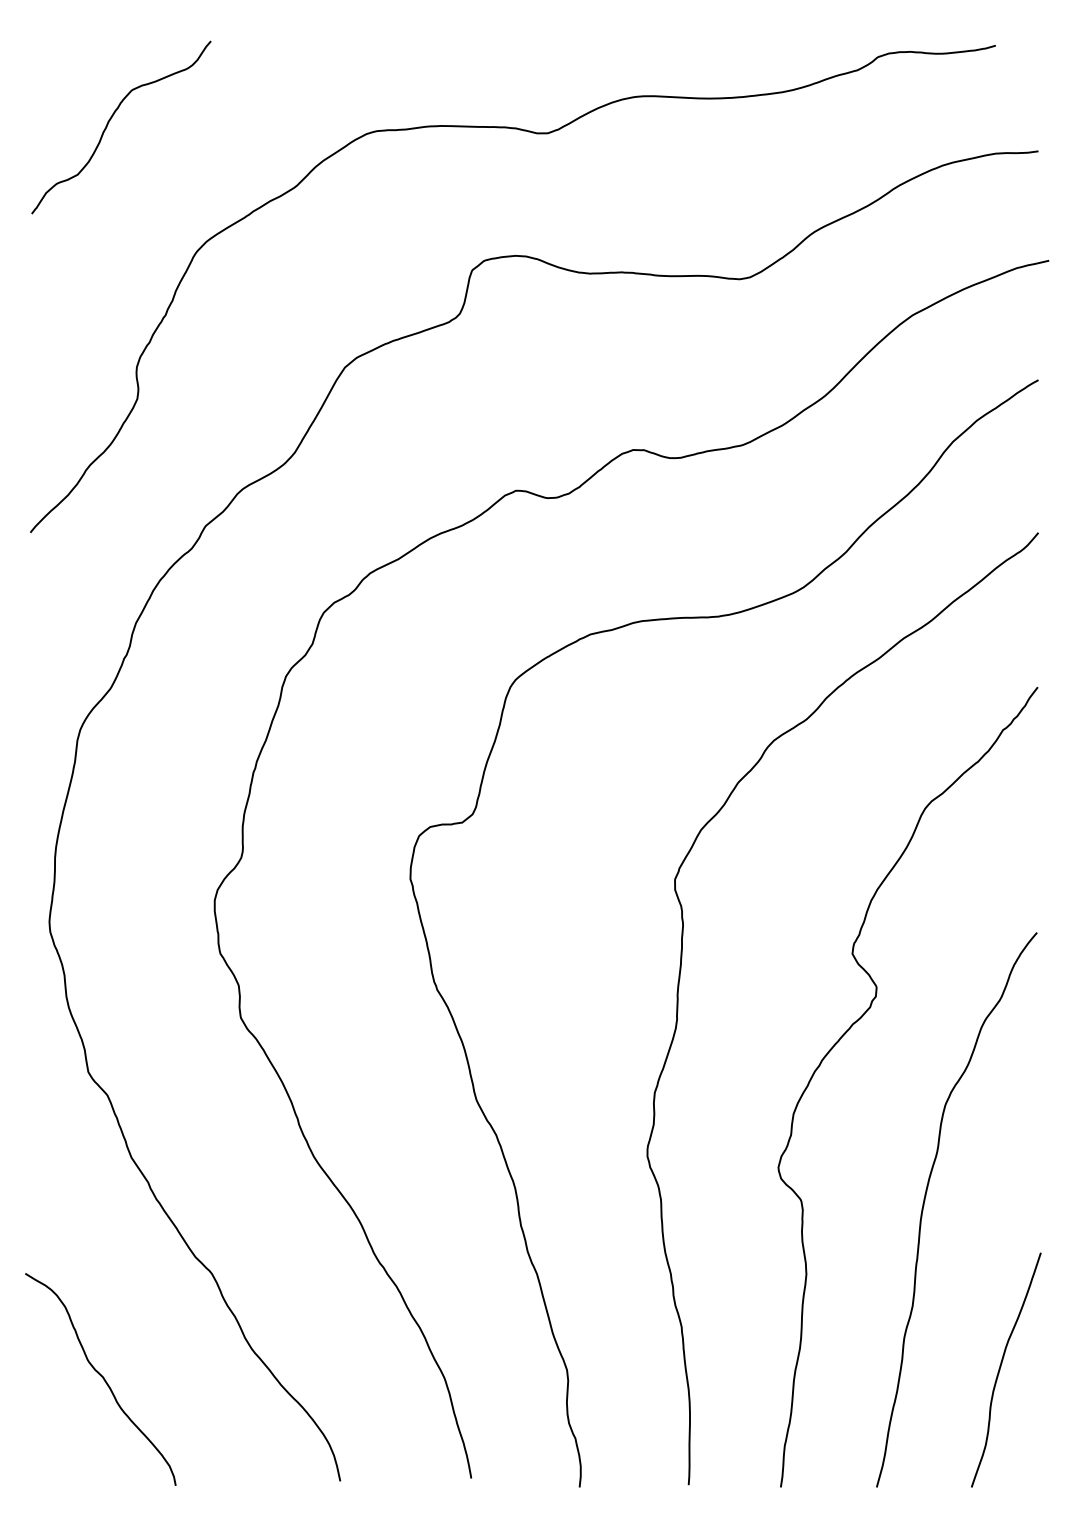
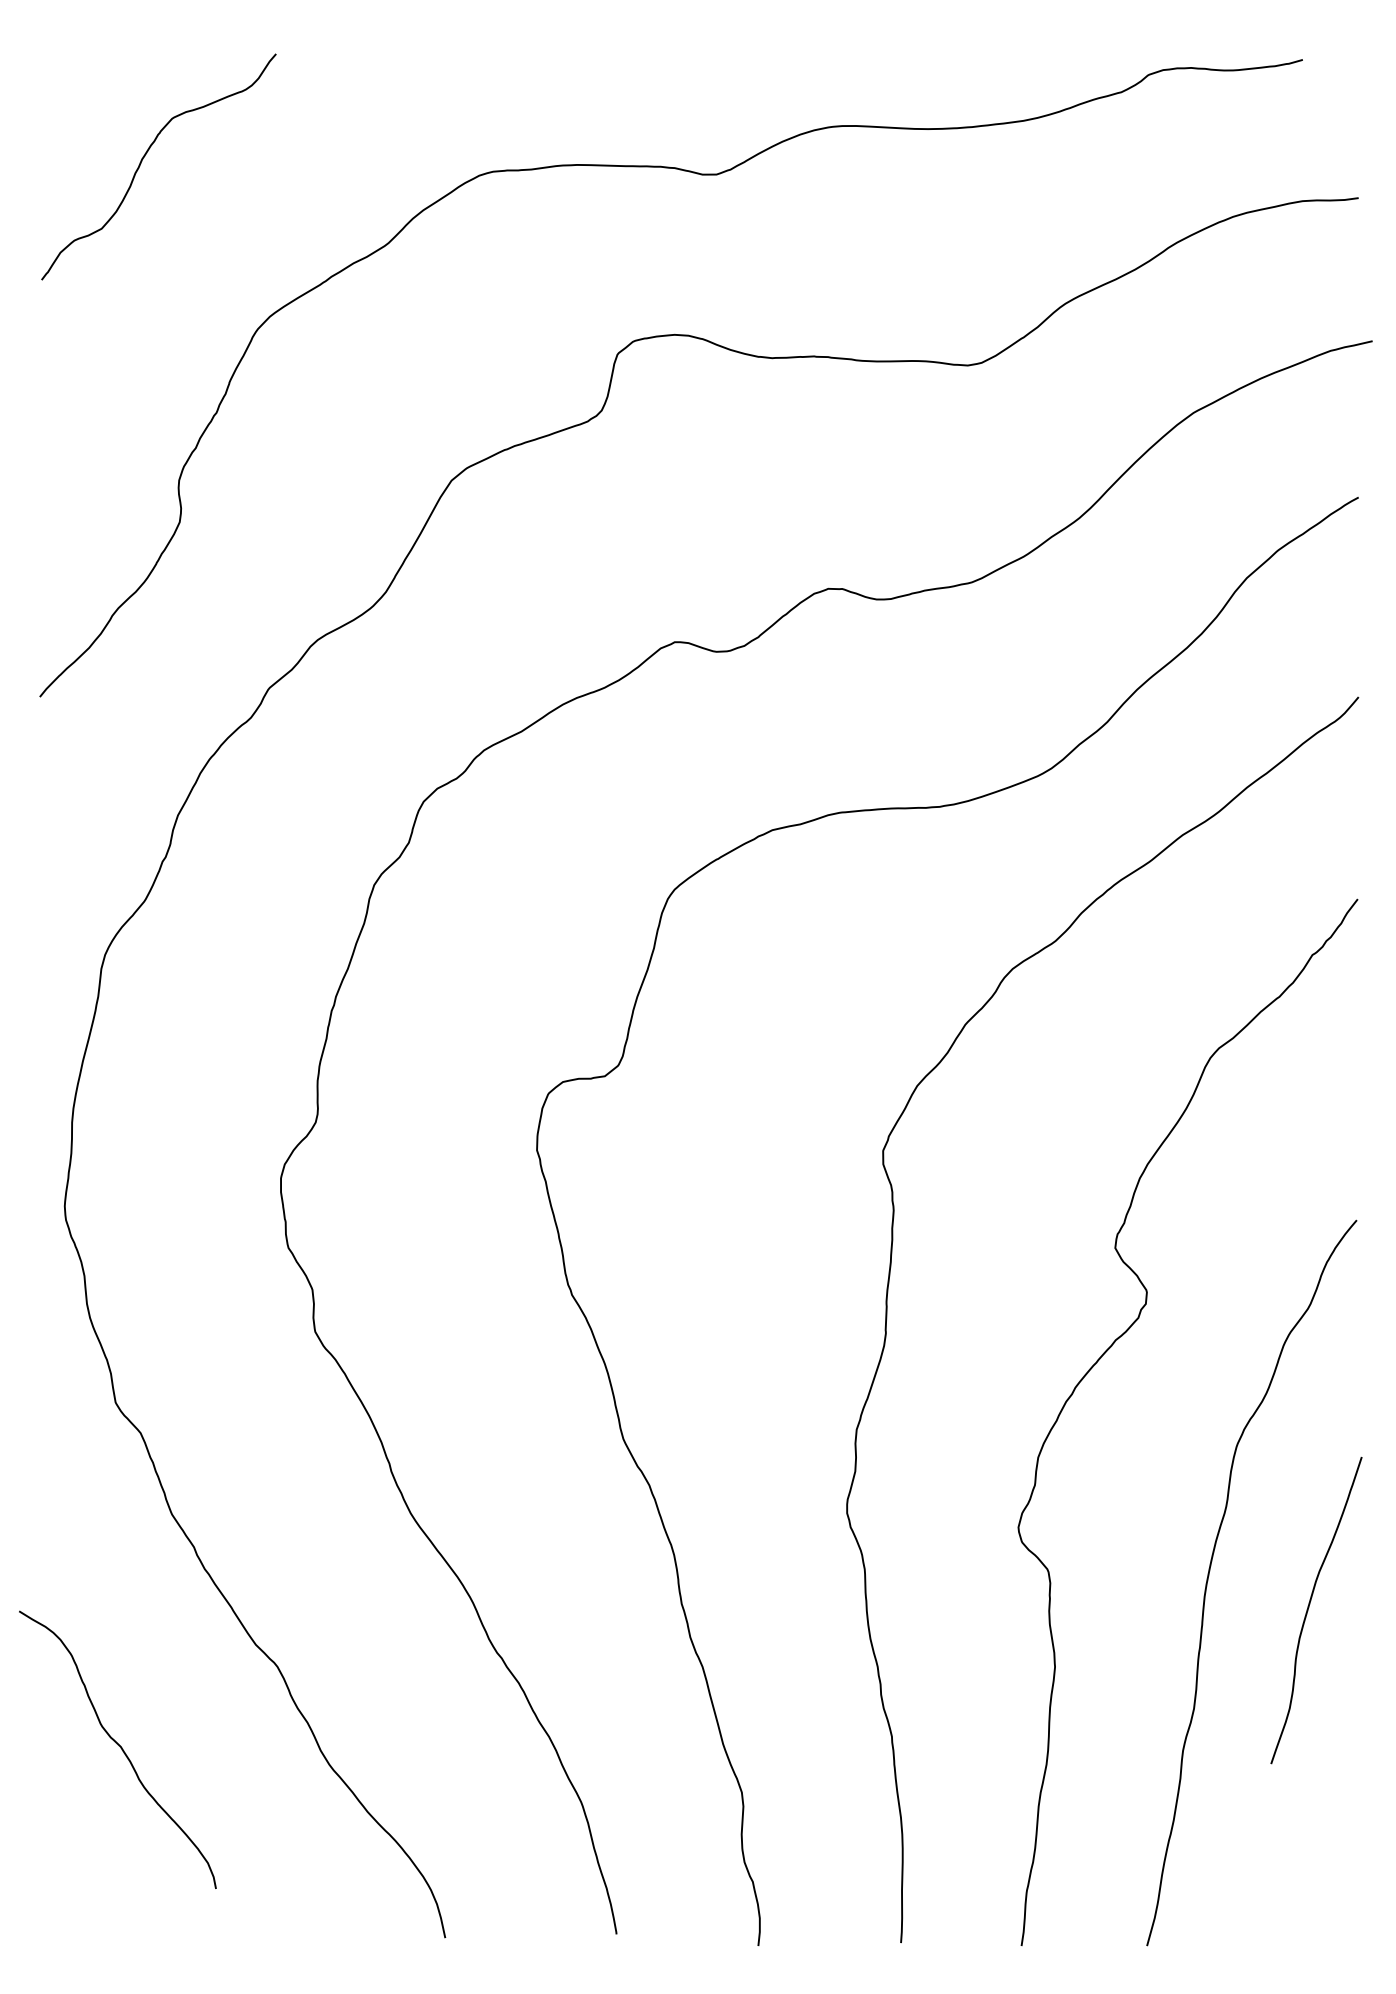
curve: (1000, 1367) -> (1309, 1607), moved
curve: (102, 1378) -> (120, 1748), moved

